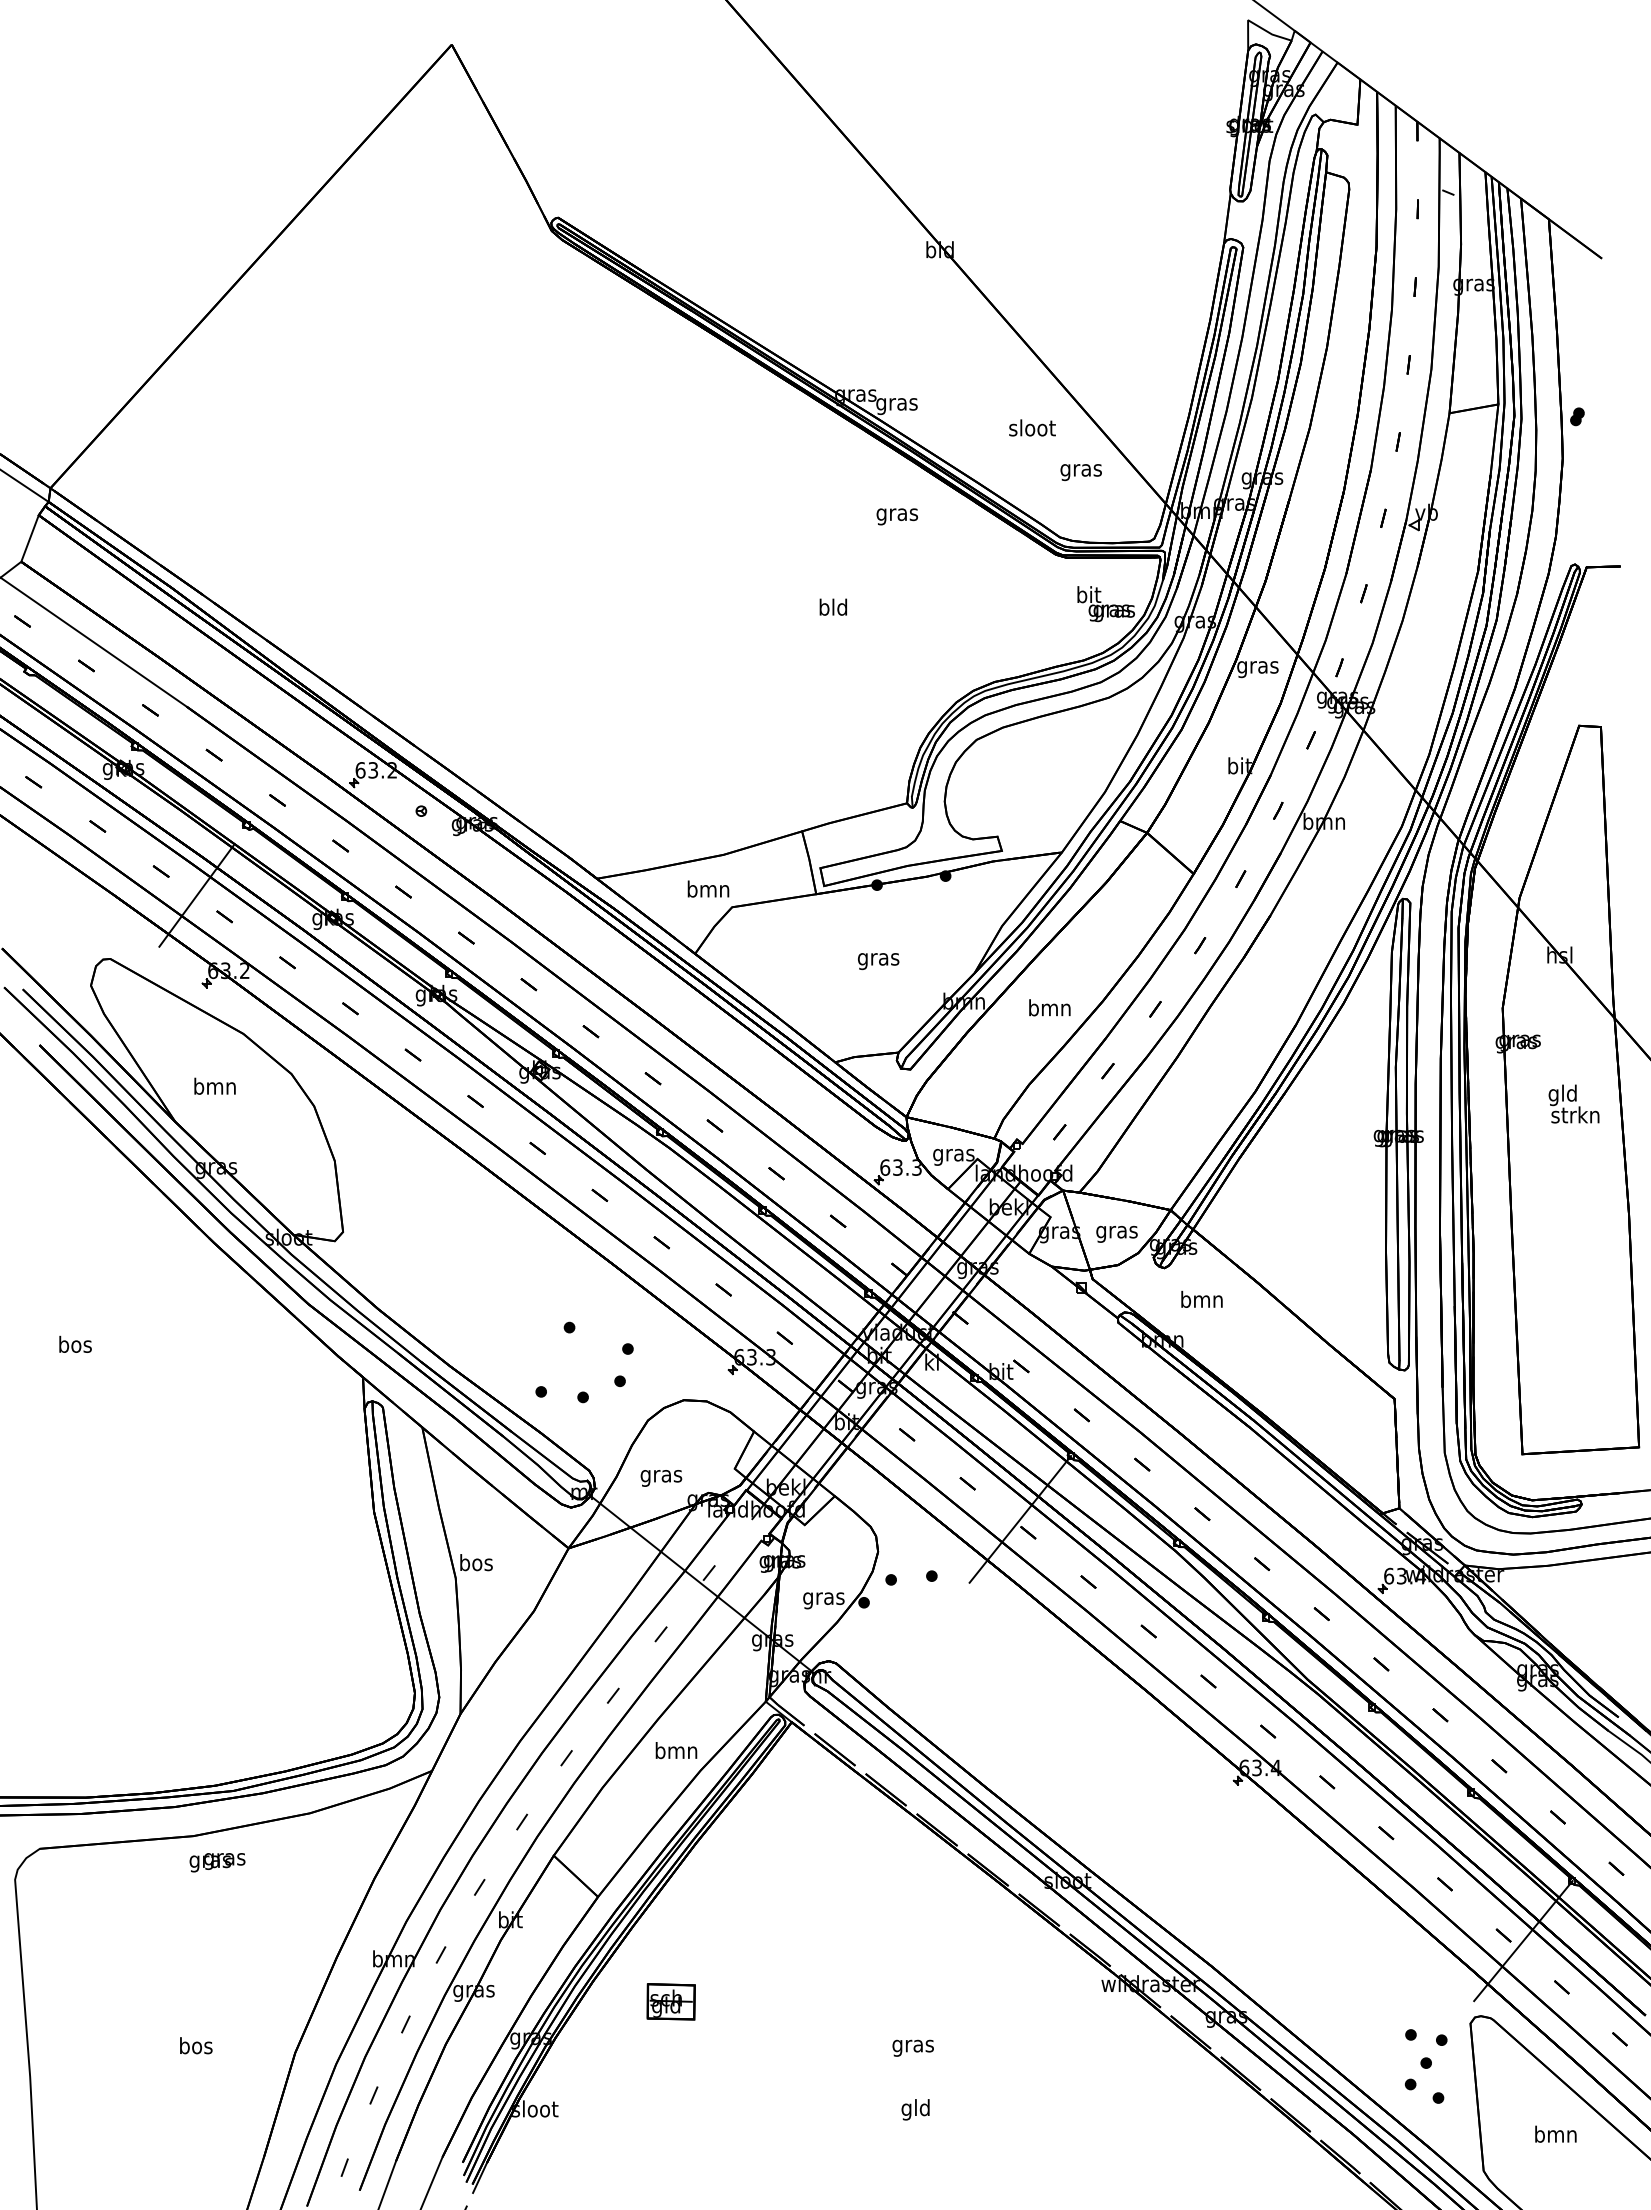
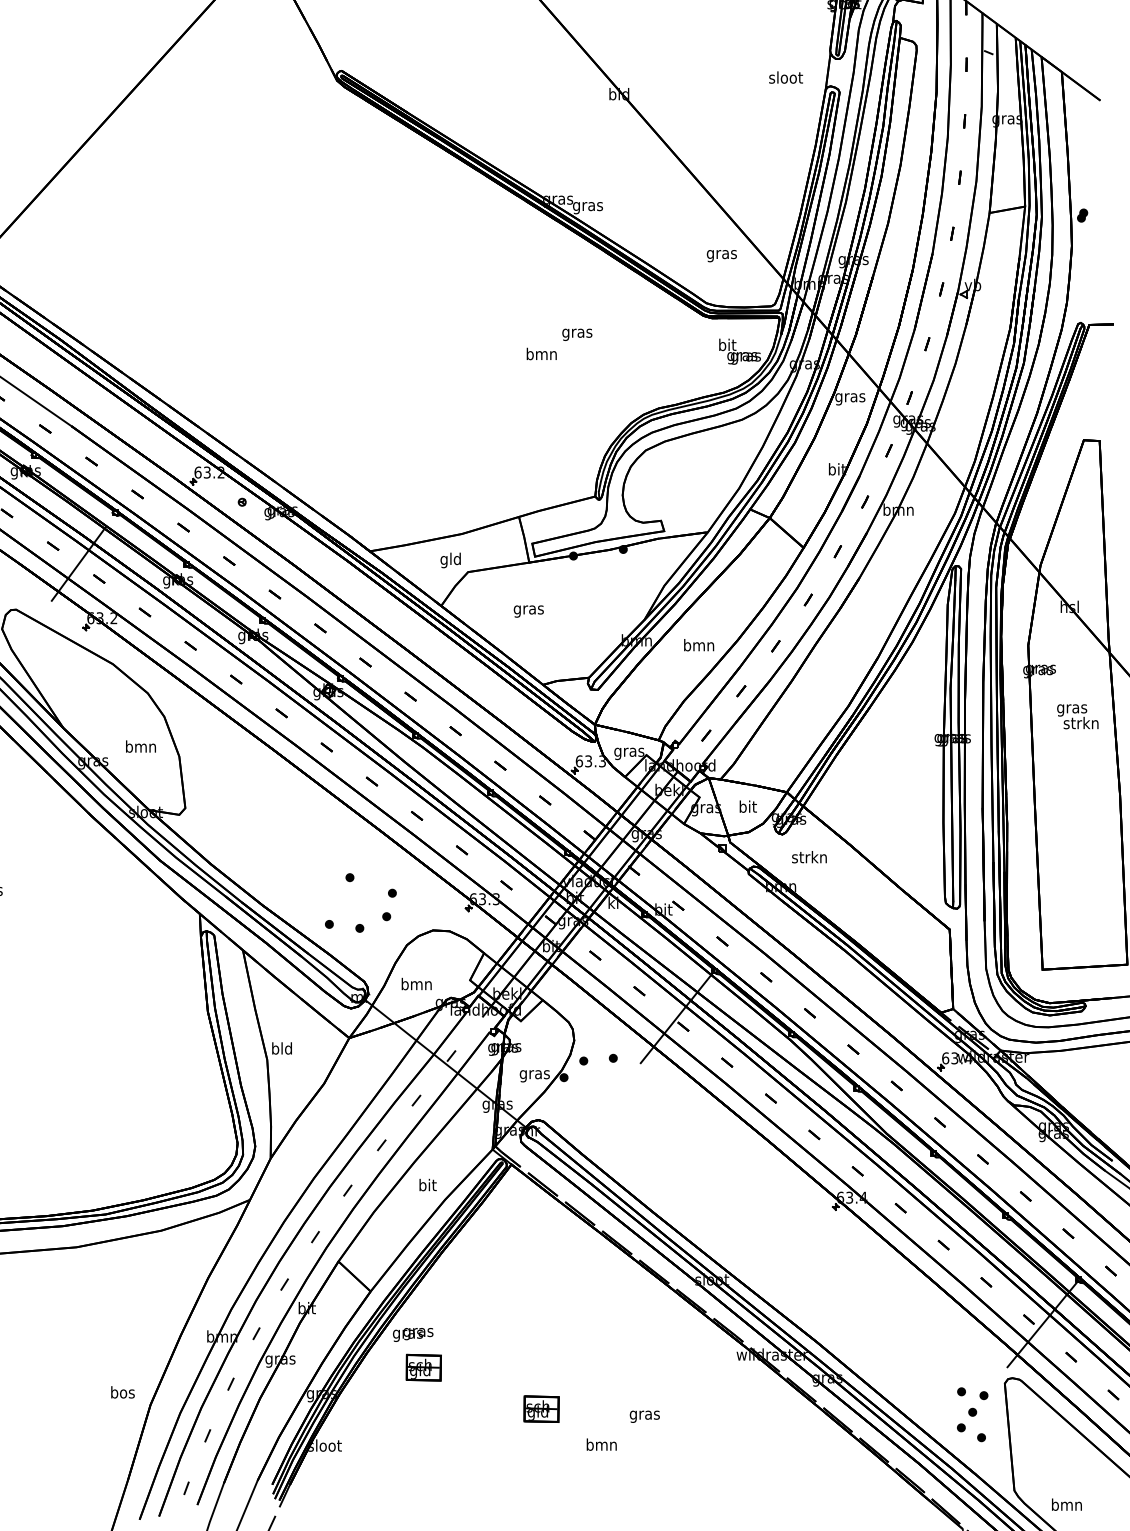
text: (1032, 427) -> (786, 77), moved
text: (897, 516) -> (577, 334), moved
text: (833, 606) -> (541, 353), bld -> bmn
text: (708, 890) -> (450, 559), bmn -> gld
text: (878, 961) -> (528, 611), moved
text: (214, 1085) -> (140, 746), moved
text: (1562, 1095) -> (1071, 708), gld -> gras
text: (1116, 1231) -> (747, 807), gras -> bit
text: (1201, 1298) -> (809, 856), bmn -> strkn
text: (661, 1475) -> (416, 985), gras -> bmn
text: (476, 1562) -> (282, 1048), bos -> bld
text: (676, 1750) -> (427, 1185), bmn -> bit
text: (217, 1862) -> (413, 1334), moved
text: (196, 2045) -> (123, 1392), moved
text: (912, 2047) -> (644, 1416), moved
part: (832, 2058) -> (541, 1408), added
text: (915, 2109) -> (601, 1446), gld -> bmn
text: (1555, 2133) -> (1066, 1504), moved

